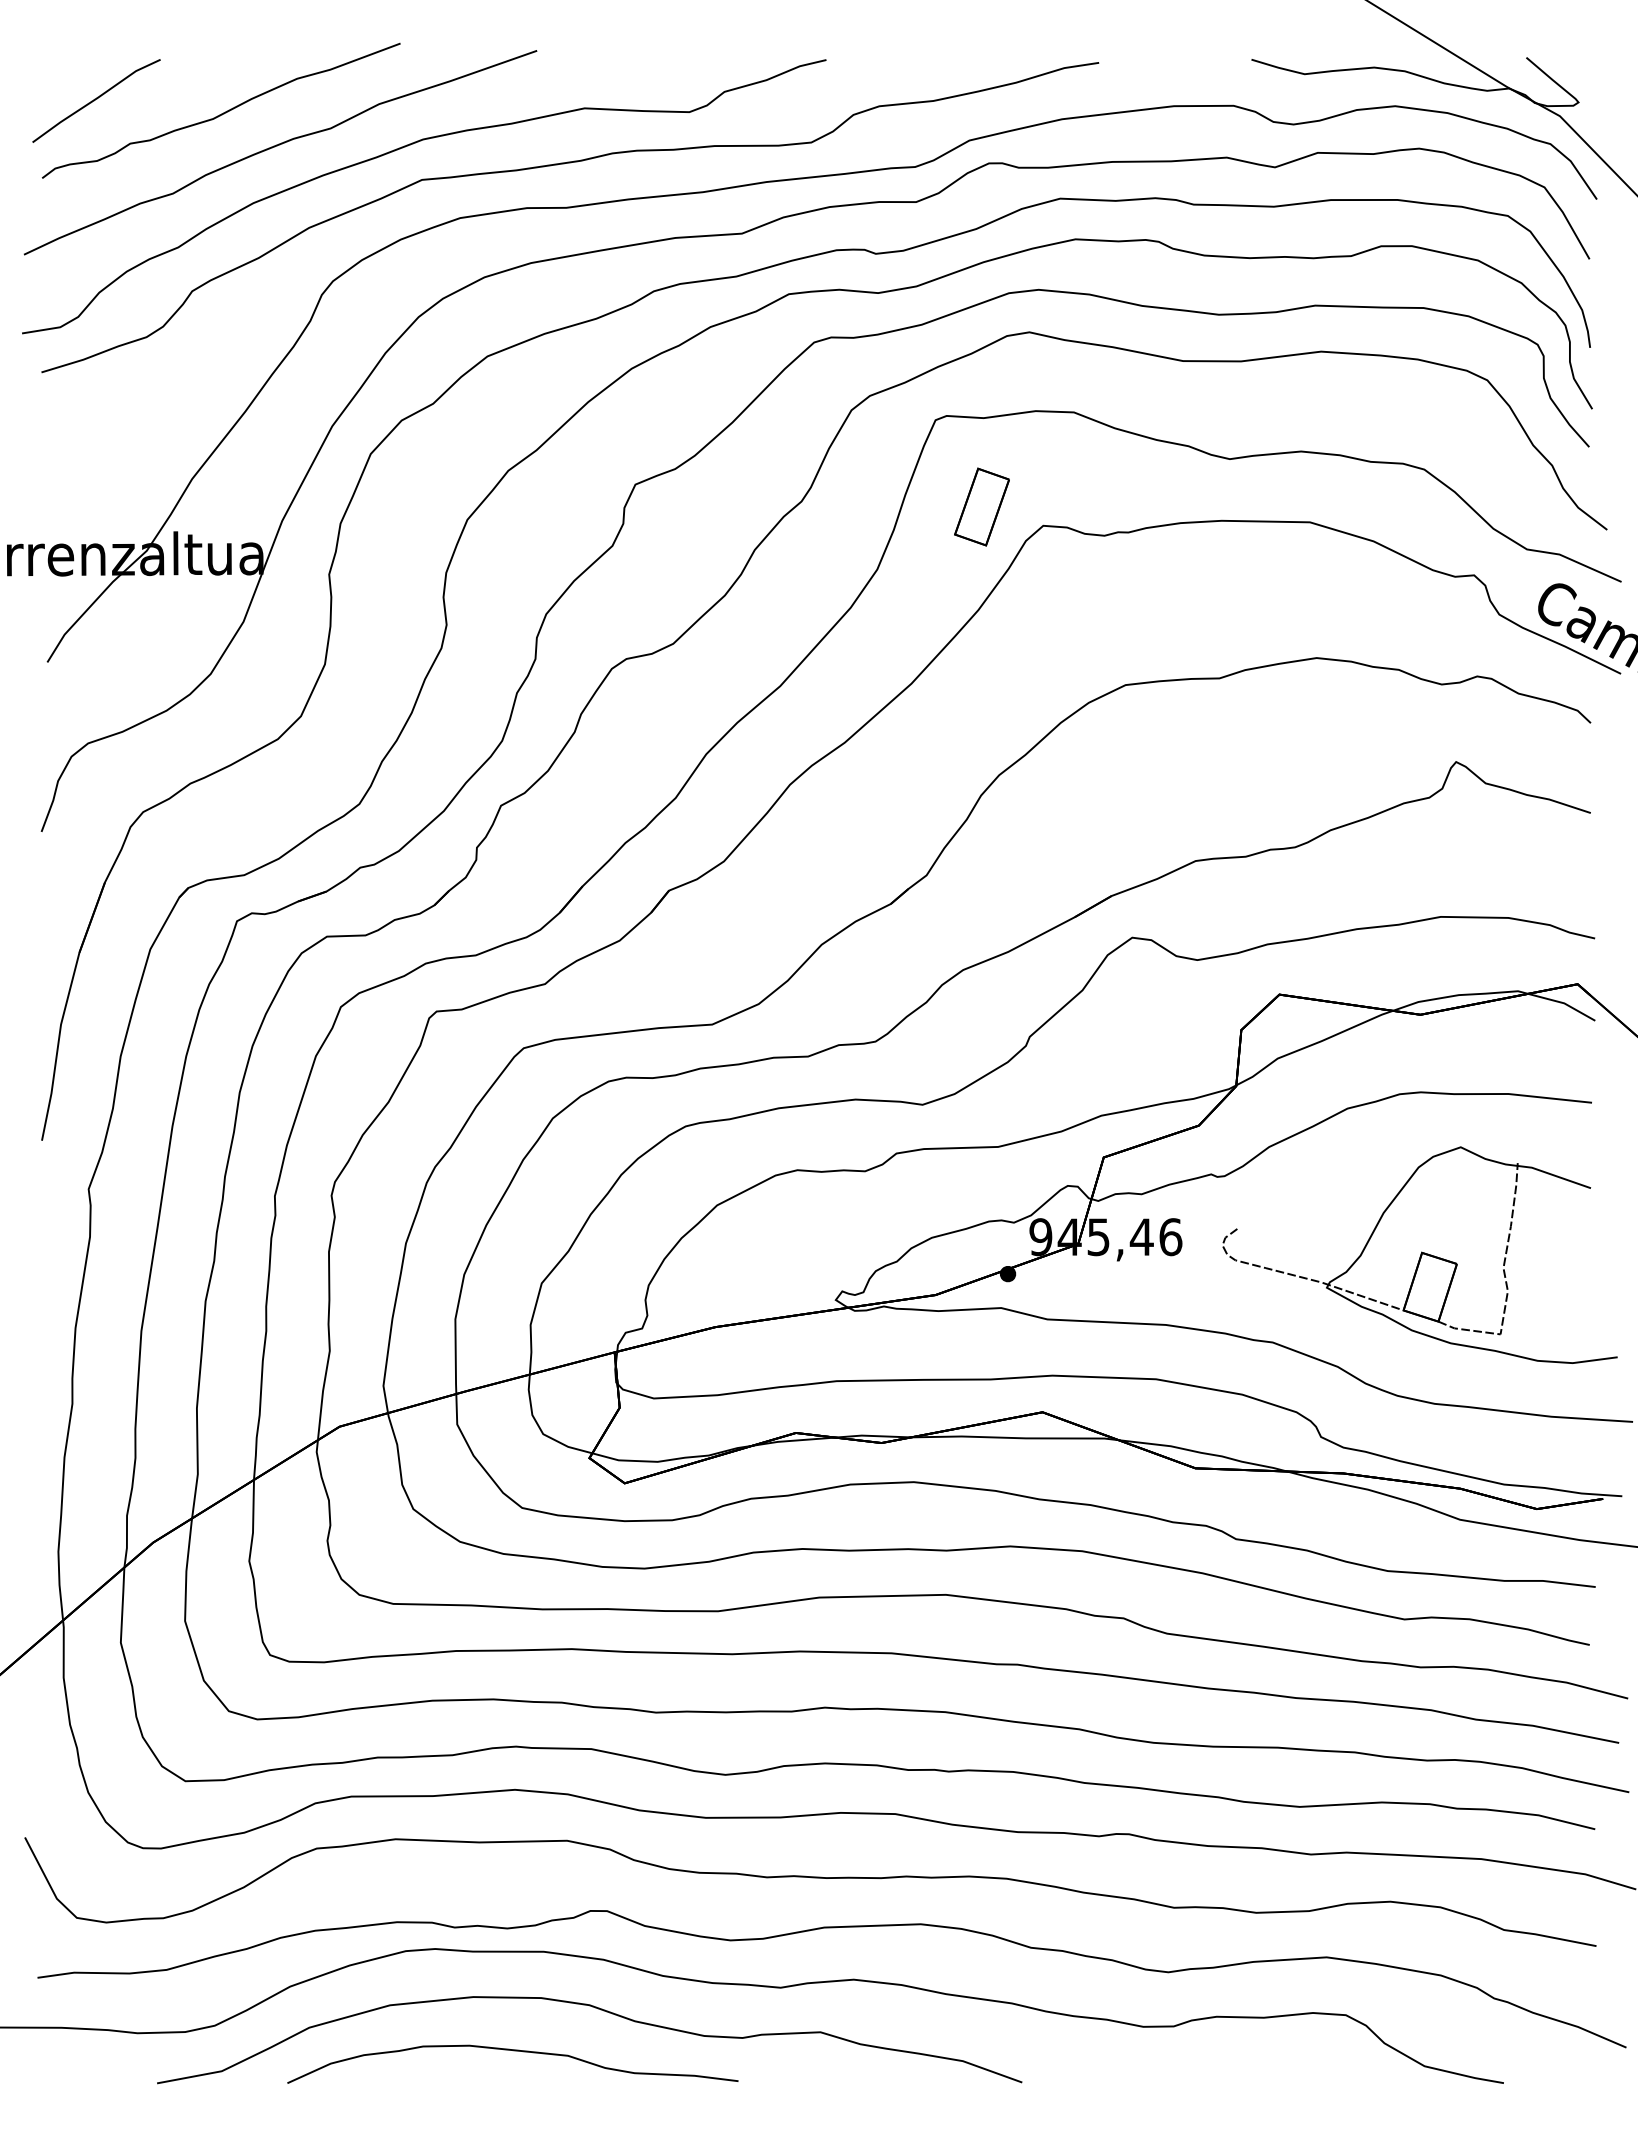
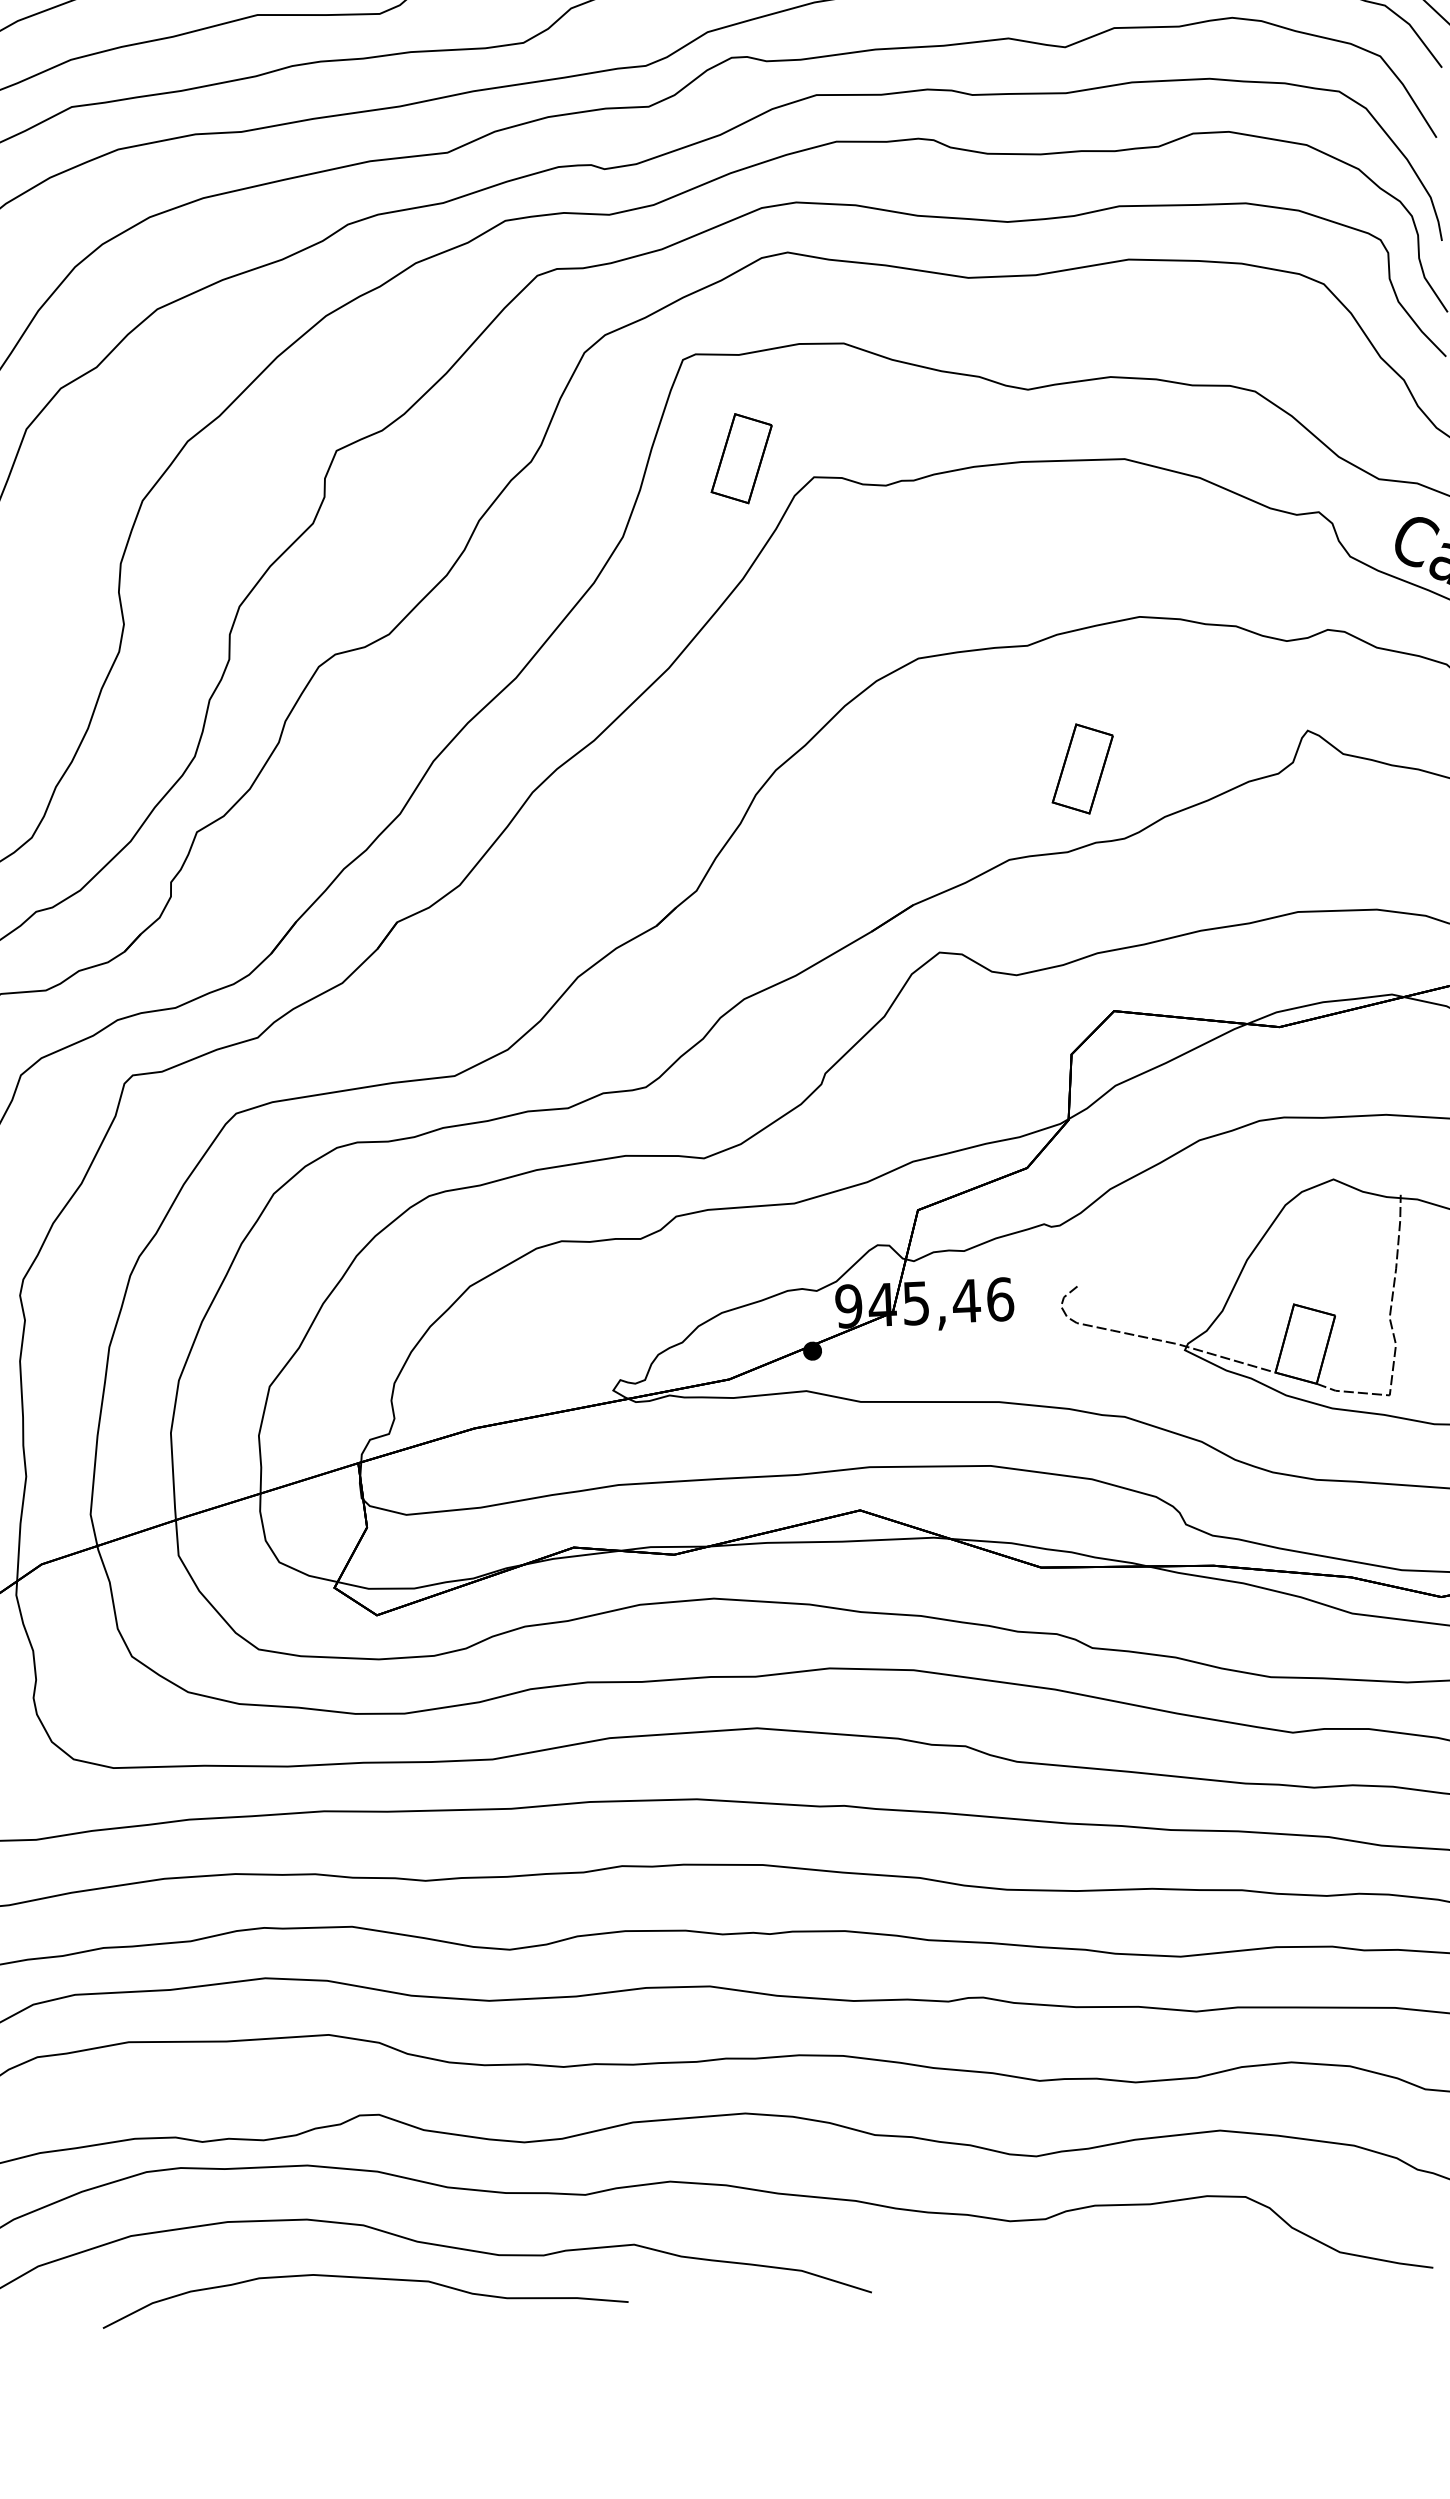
part: (1261, 785) -> (1082, 768), added
curve: (513, 2051) -> (364, 2279), moved

